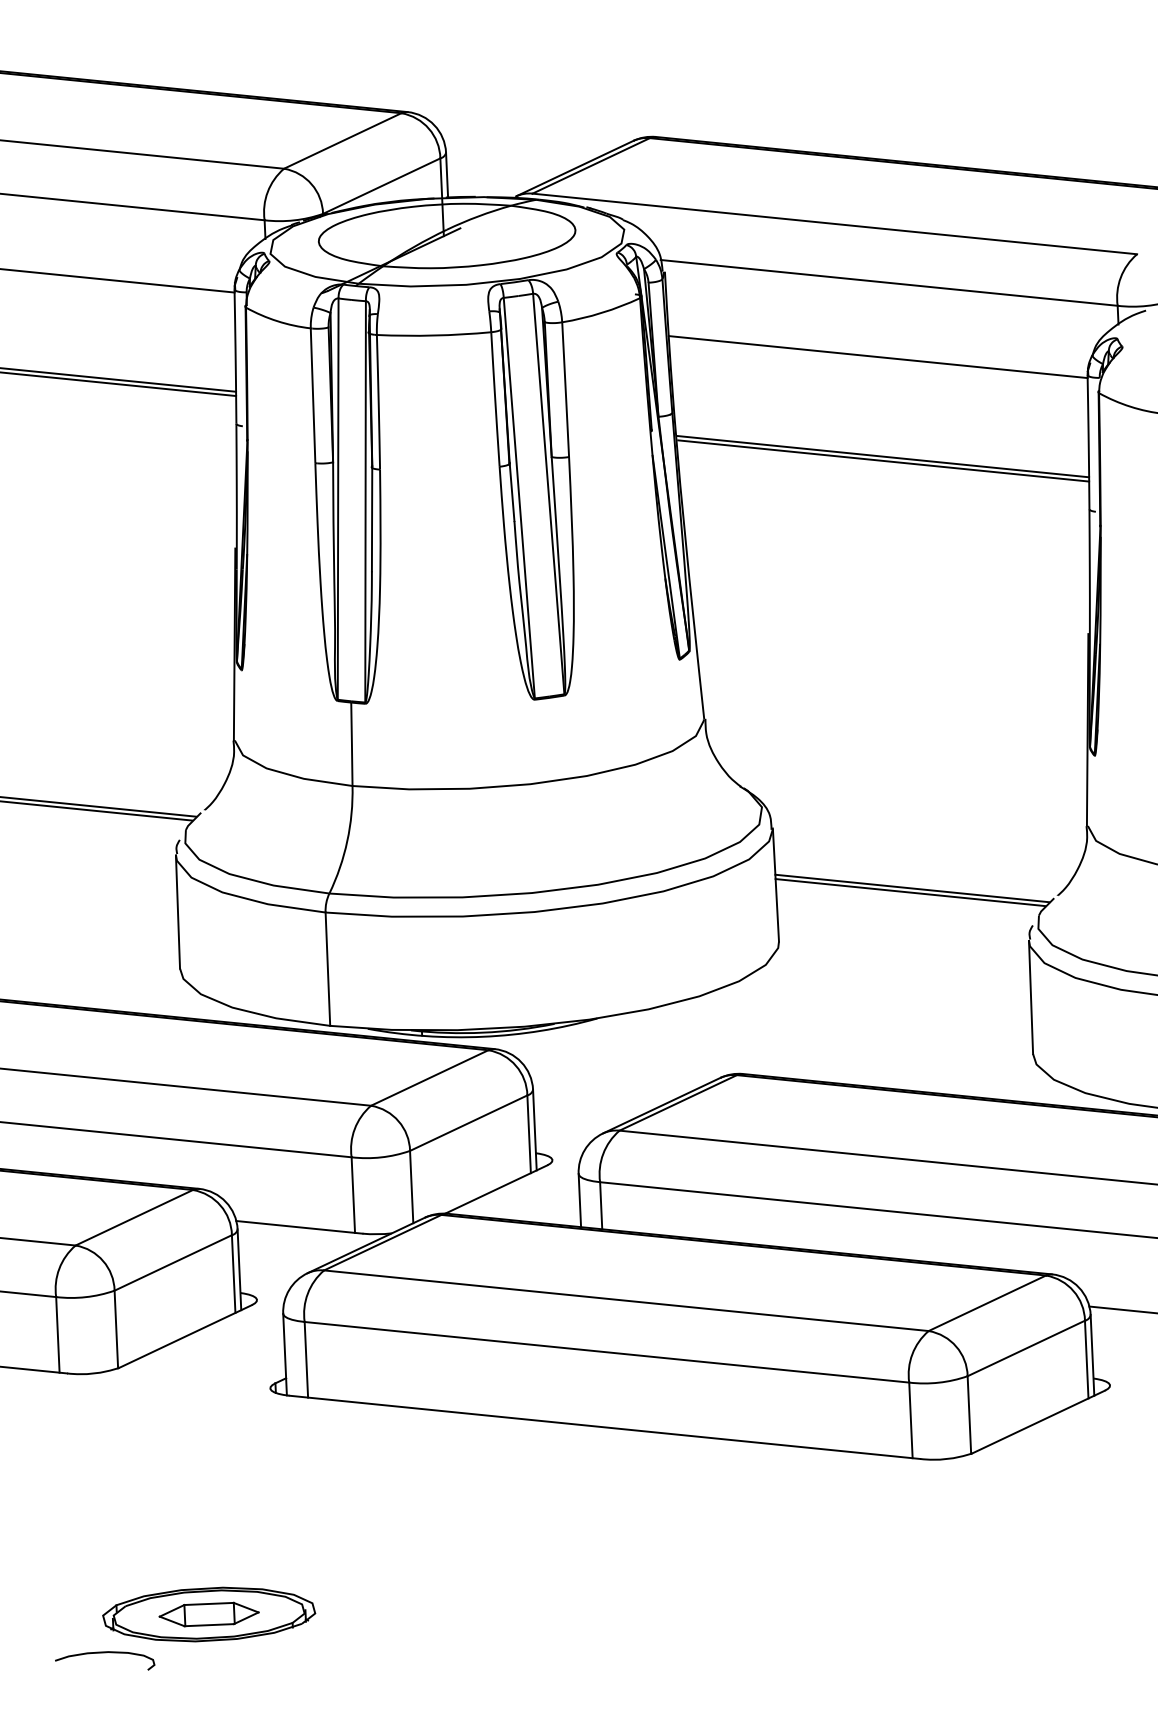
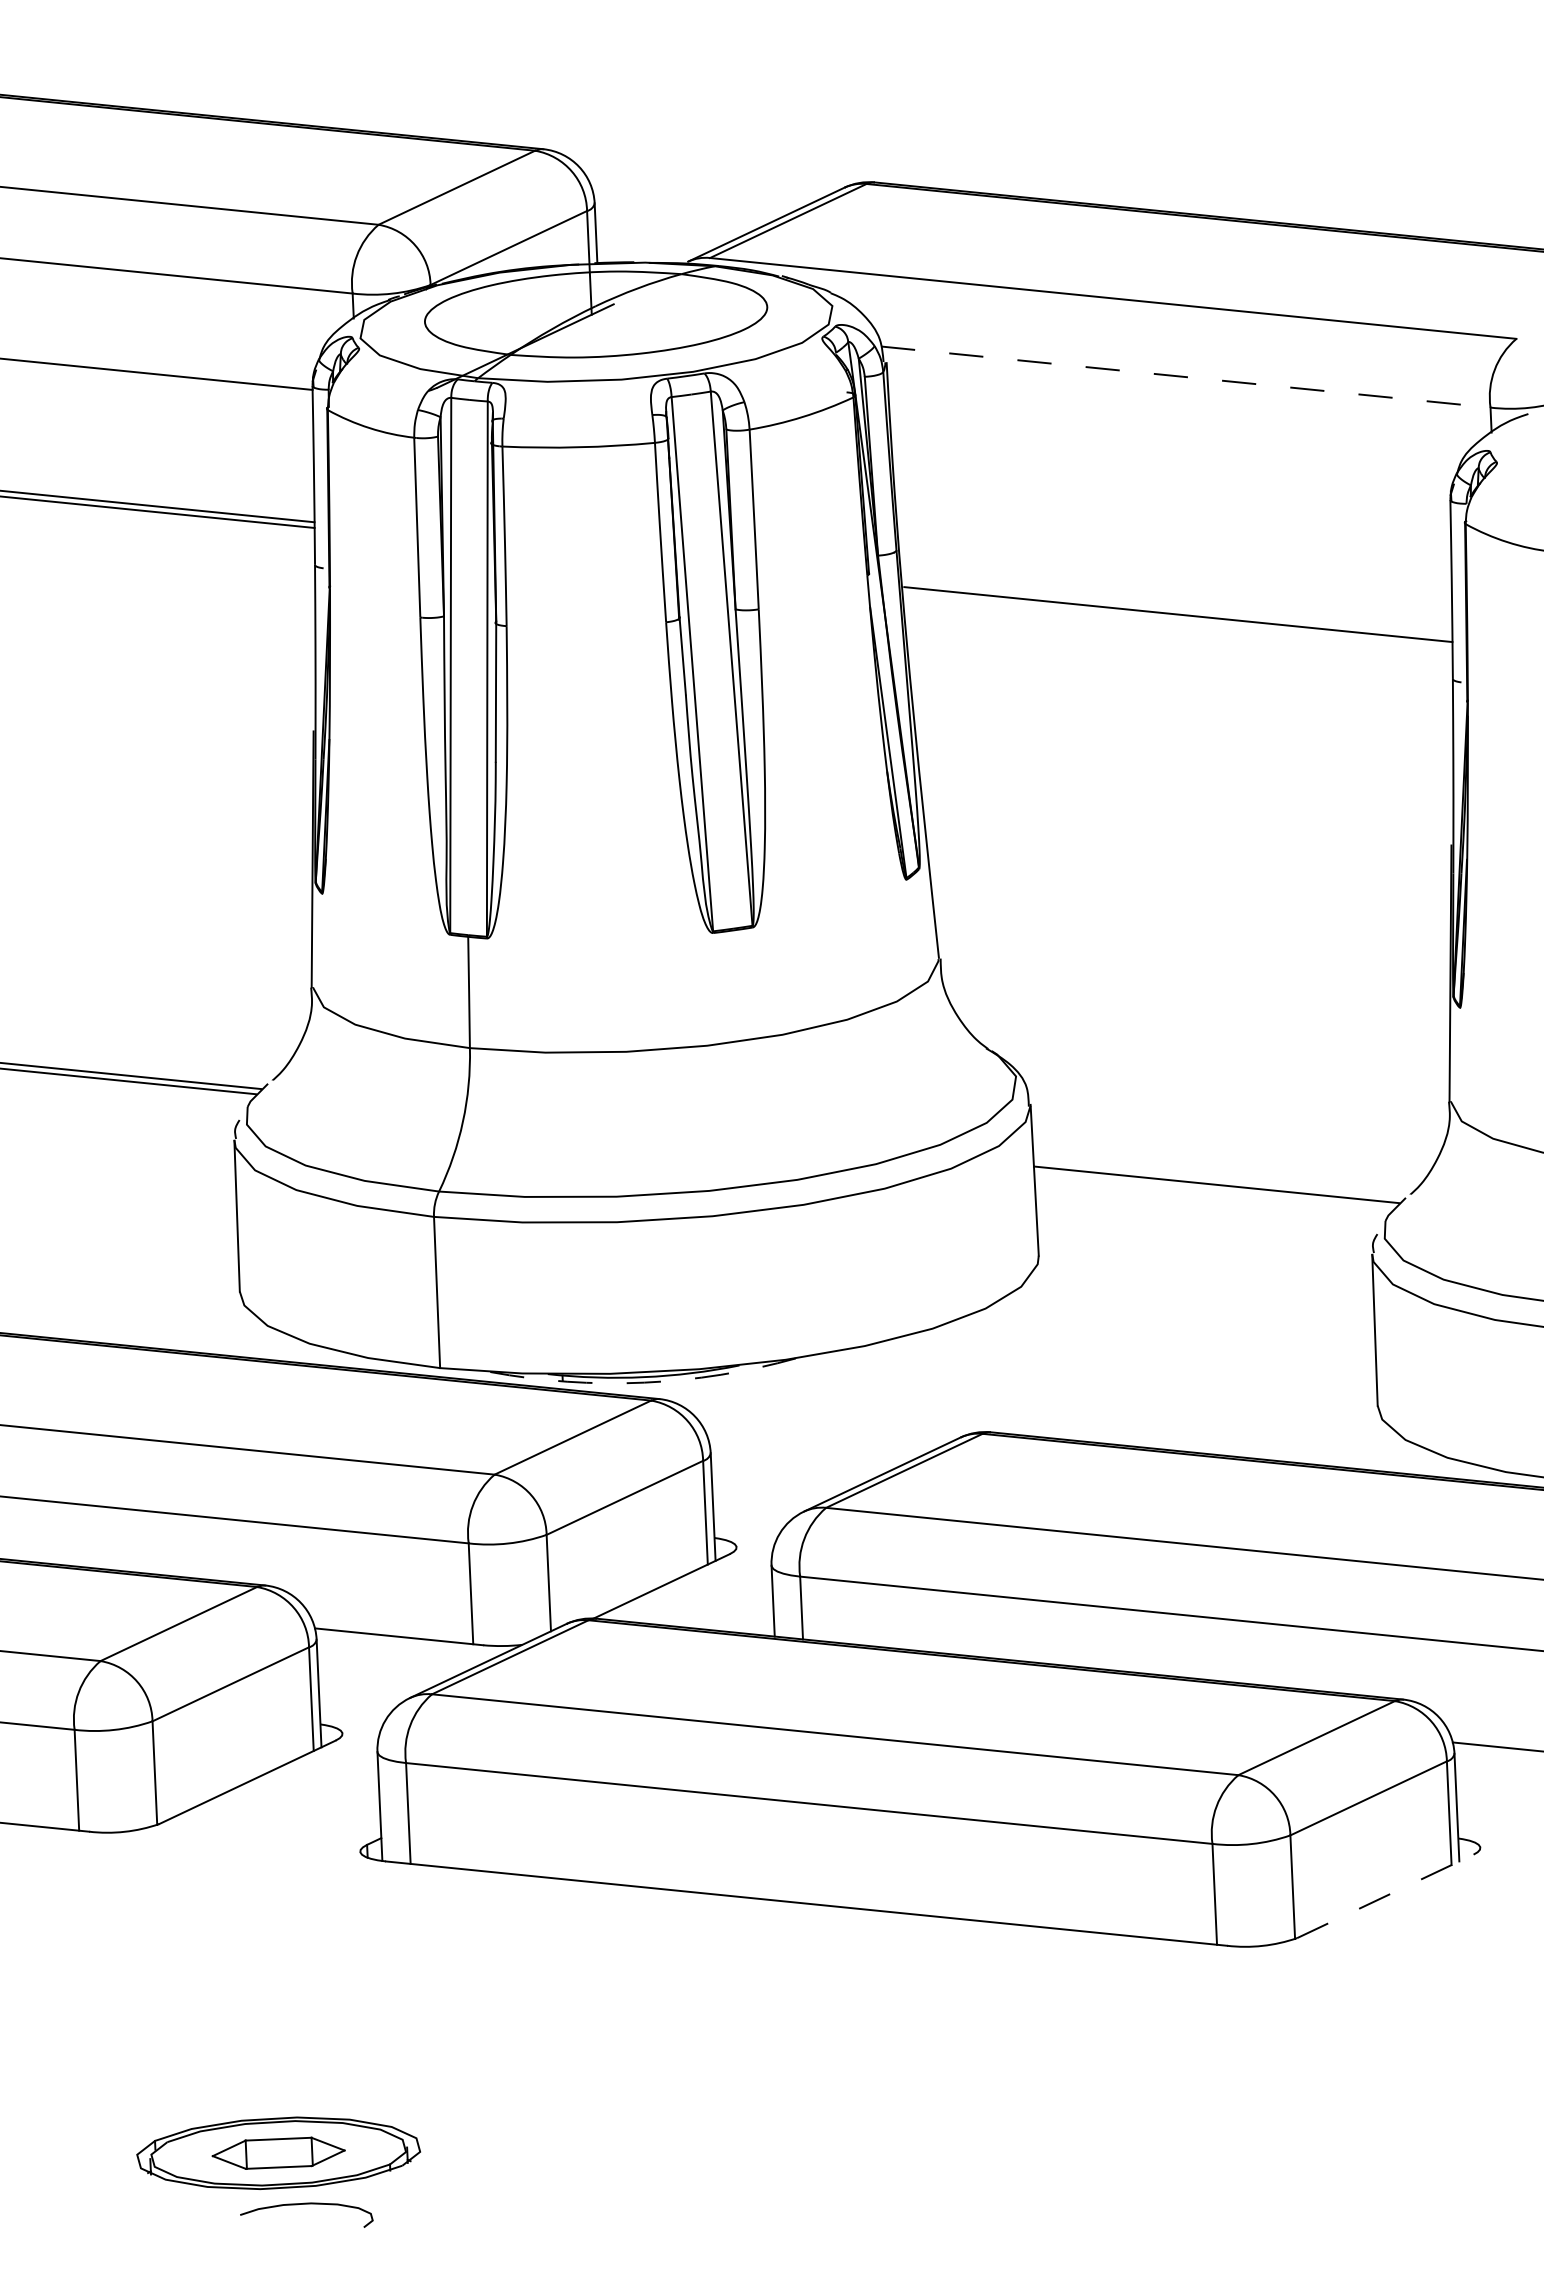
line: (889, 283) -> (1186, 377), solid -> dashed
line: (877, 357) -> (1170, 476), removed
line: (883, 456) -> (1177, 608), removed
line: (909, 892) -> (1213, 1190), removed
arc: (483, 1036) -> (644, 1382), solid -> dashed
line: (1038, 1422) -> (1385, 1896), solid -> dashed
curve: (104, 1652) -> (306, 2204), moved

